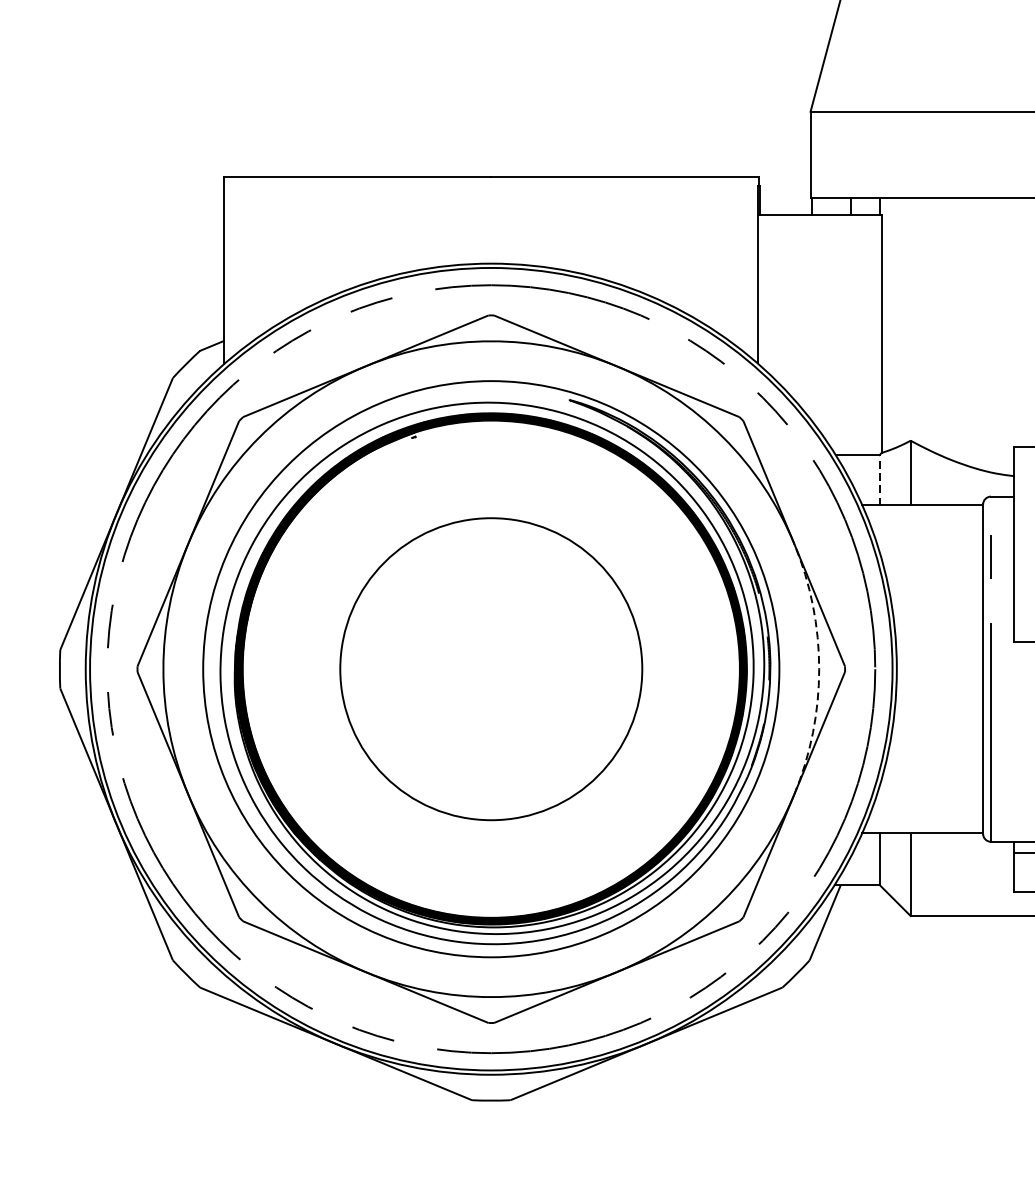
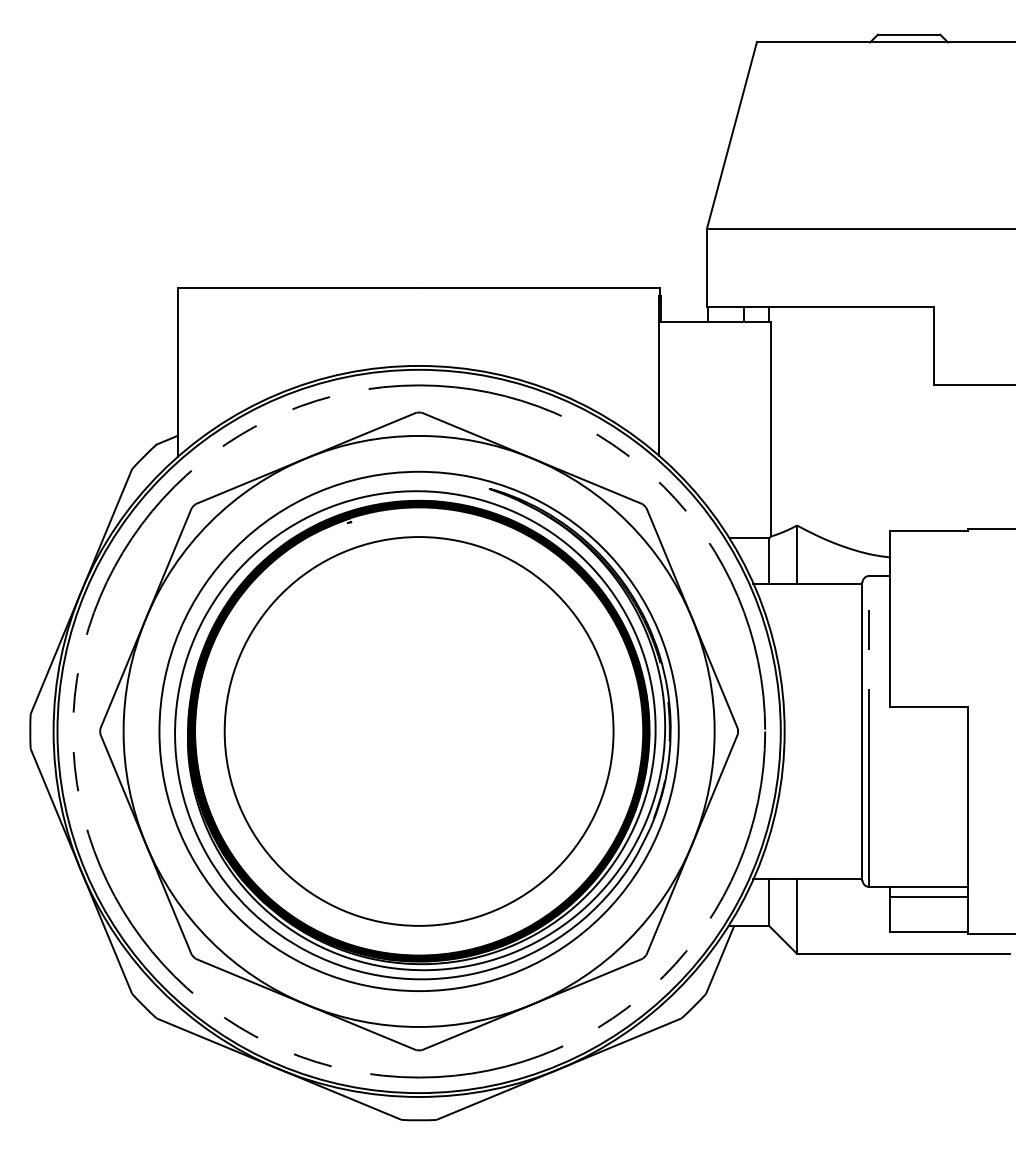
line: (880, 480) -> (769, 561), dashed -> solid
circle: (490, 669) -> (418, 731), size x1.43
arc: (819, 669) -> (714, 731), dashed -> solid

